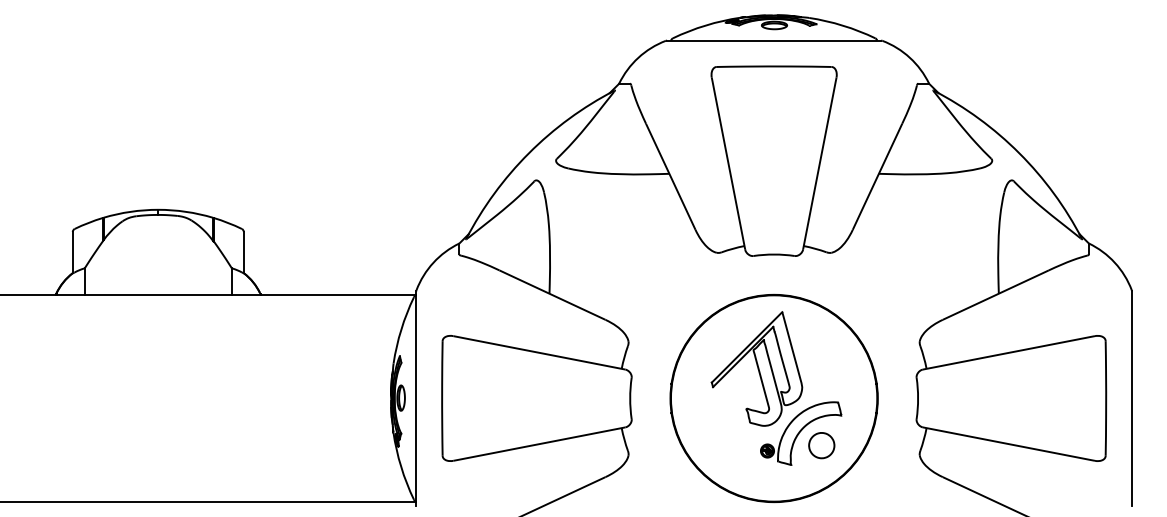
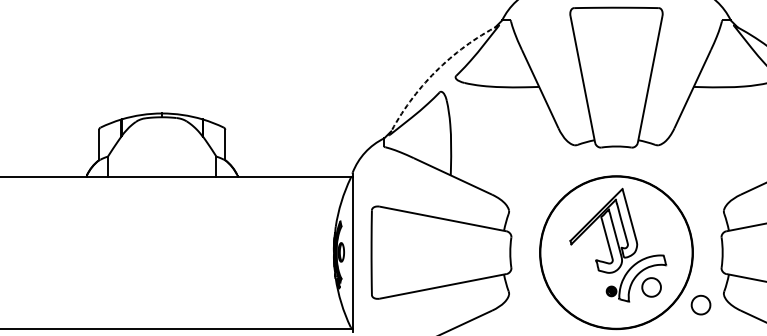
arc: (528, 153) -> (435, 71), solid -> dashed
part: (888, 469) -> (700, 305), added

